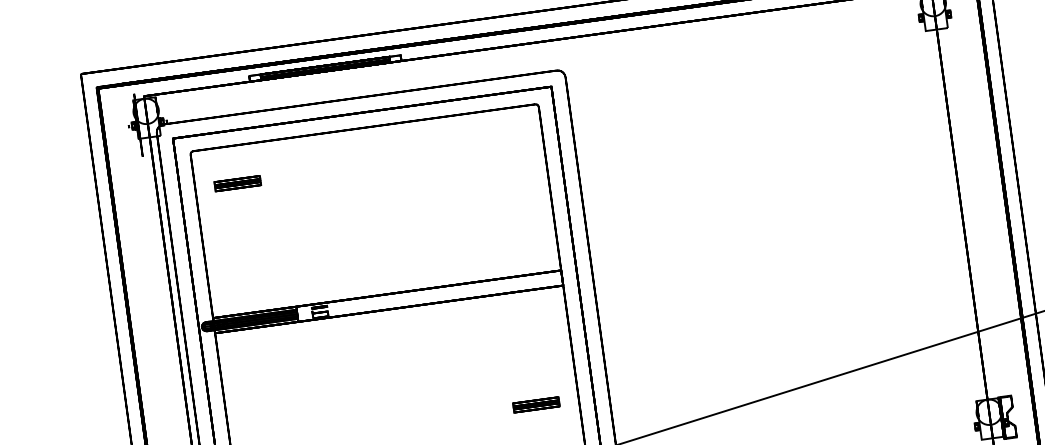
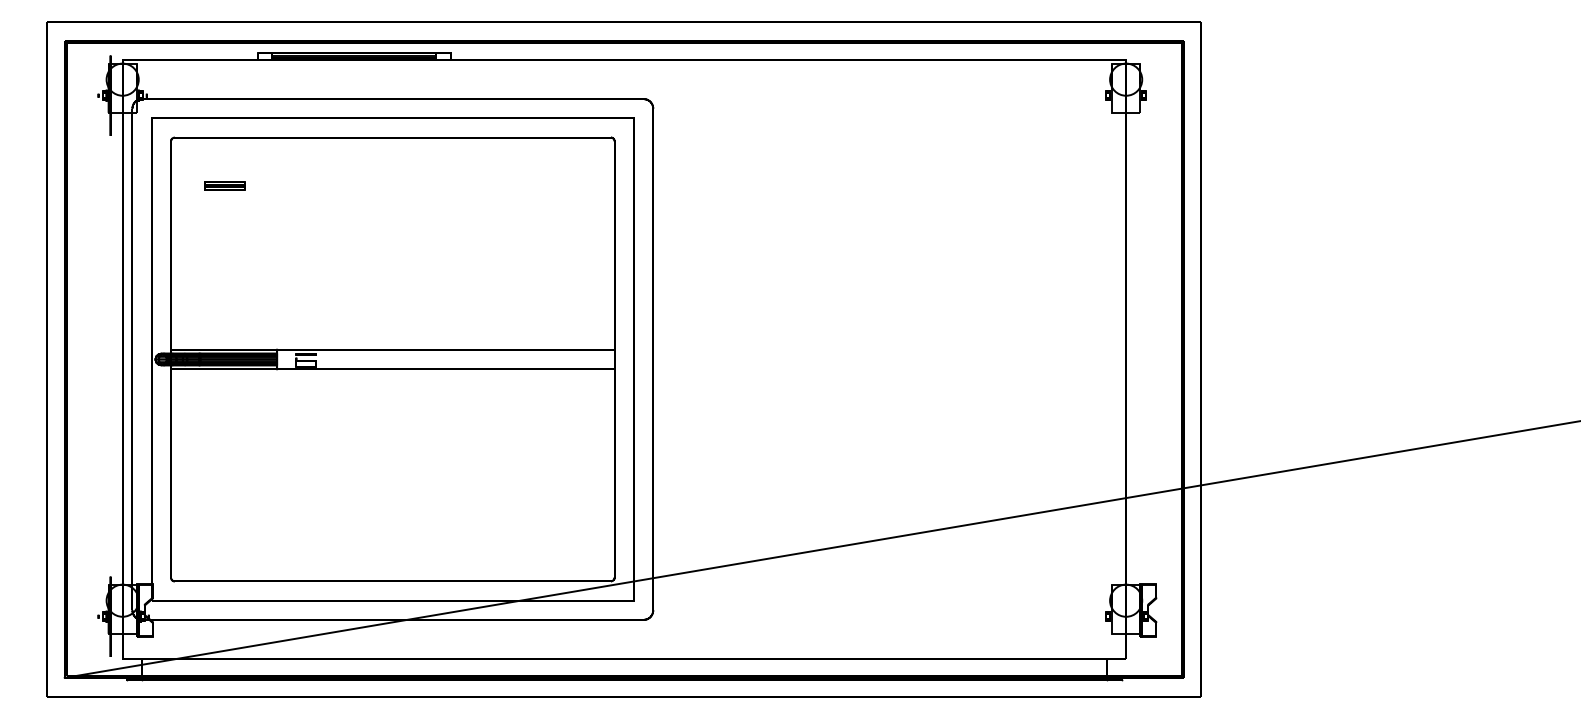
part: (237, 183) -> (224, 185), size x0.7
part: (536, 404) -> (560, 513), removed

